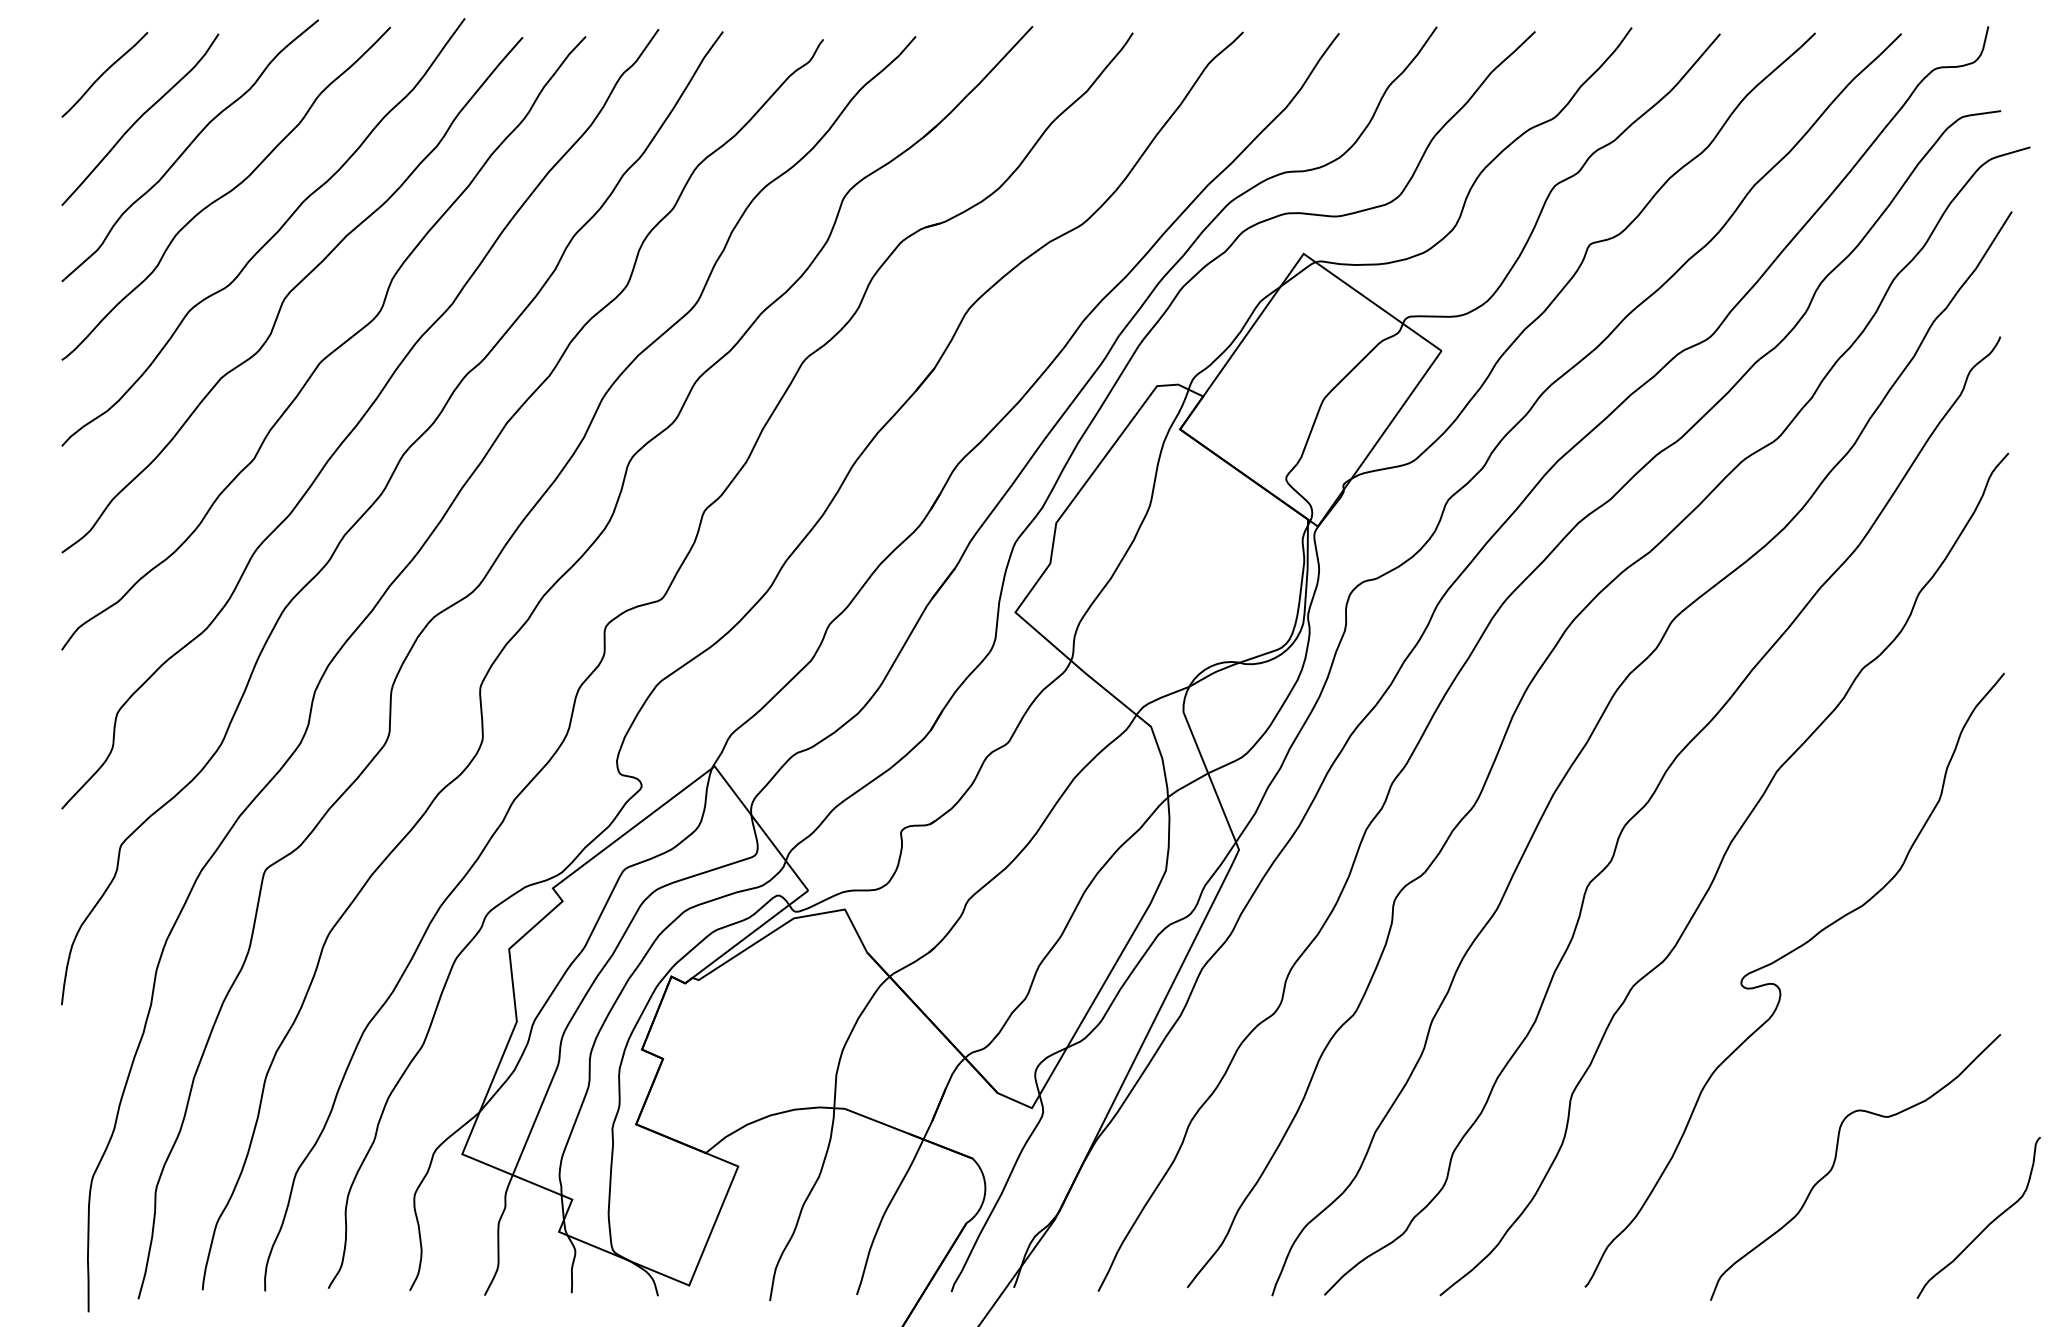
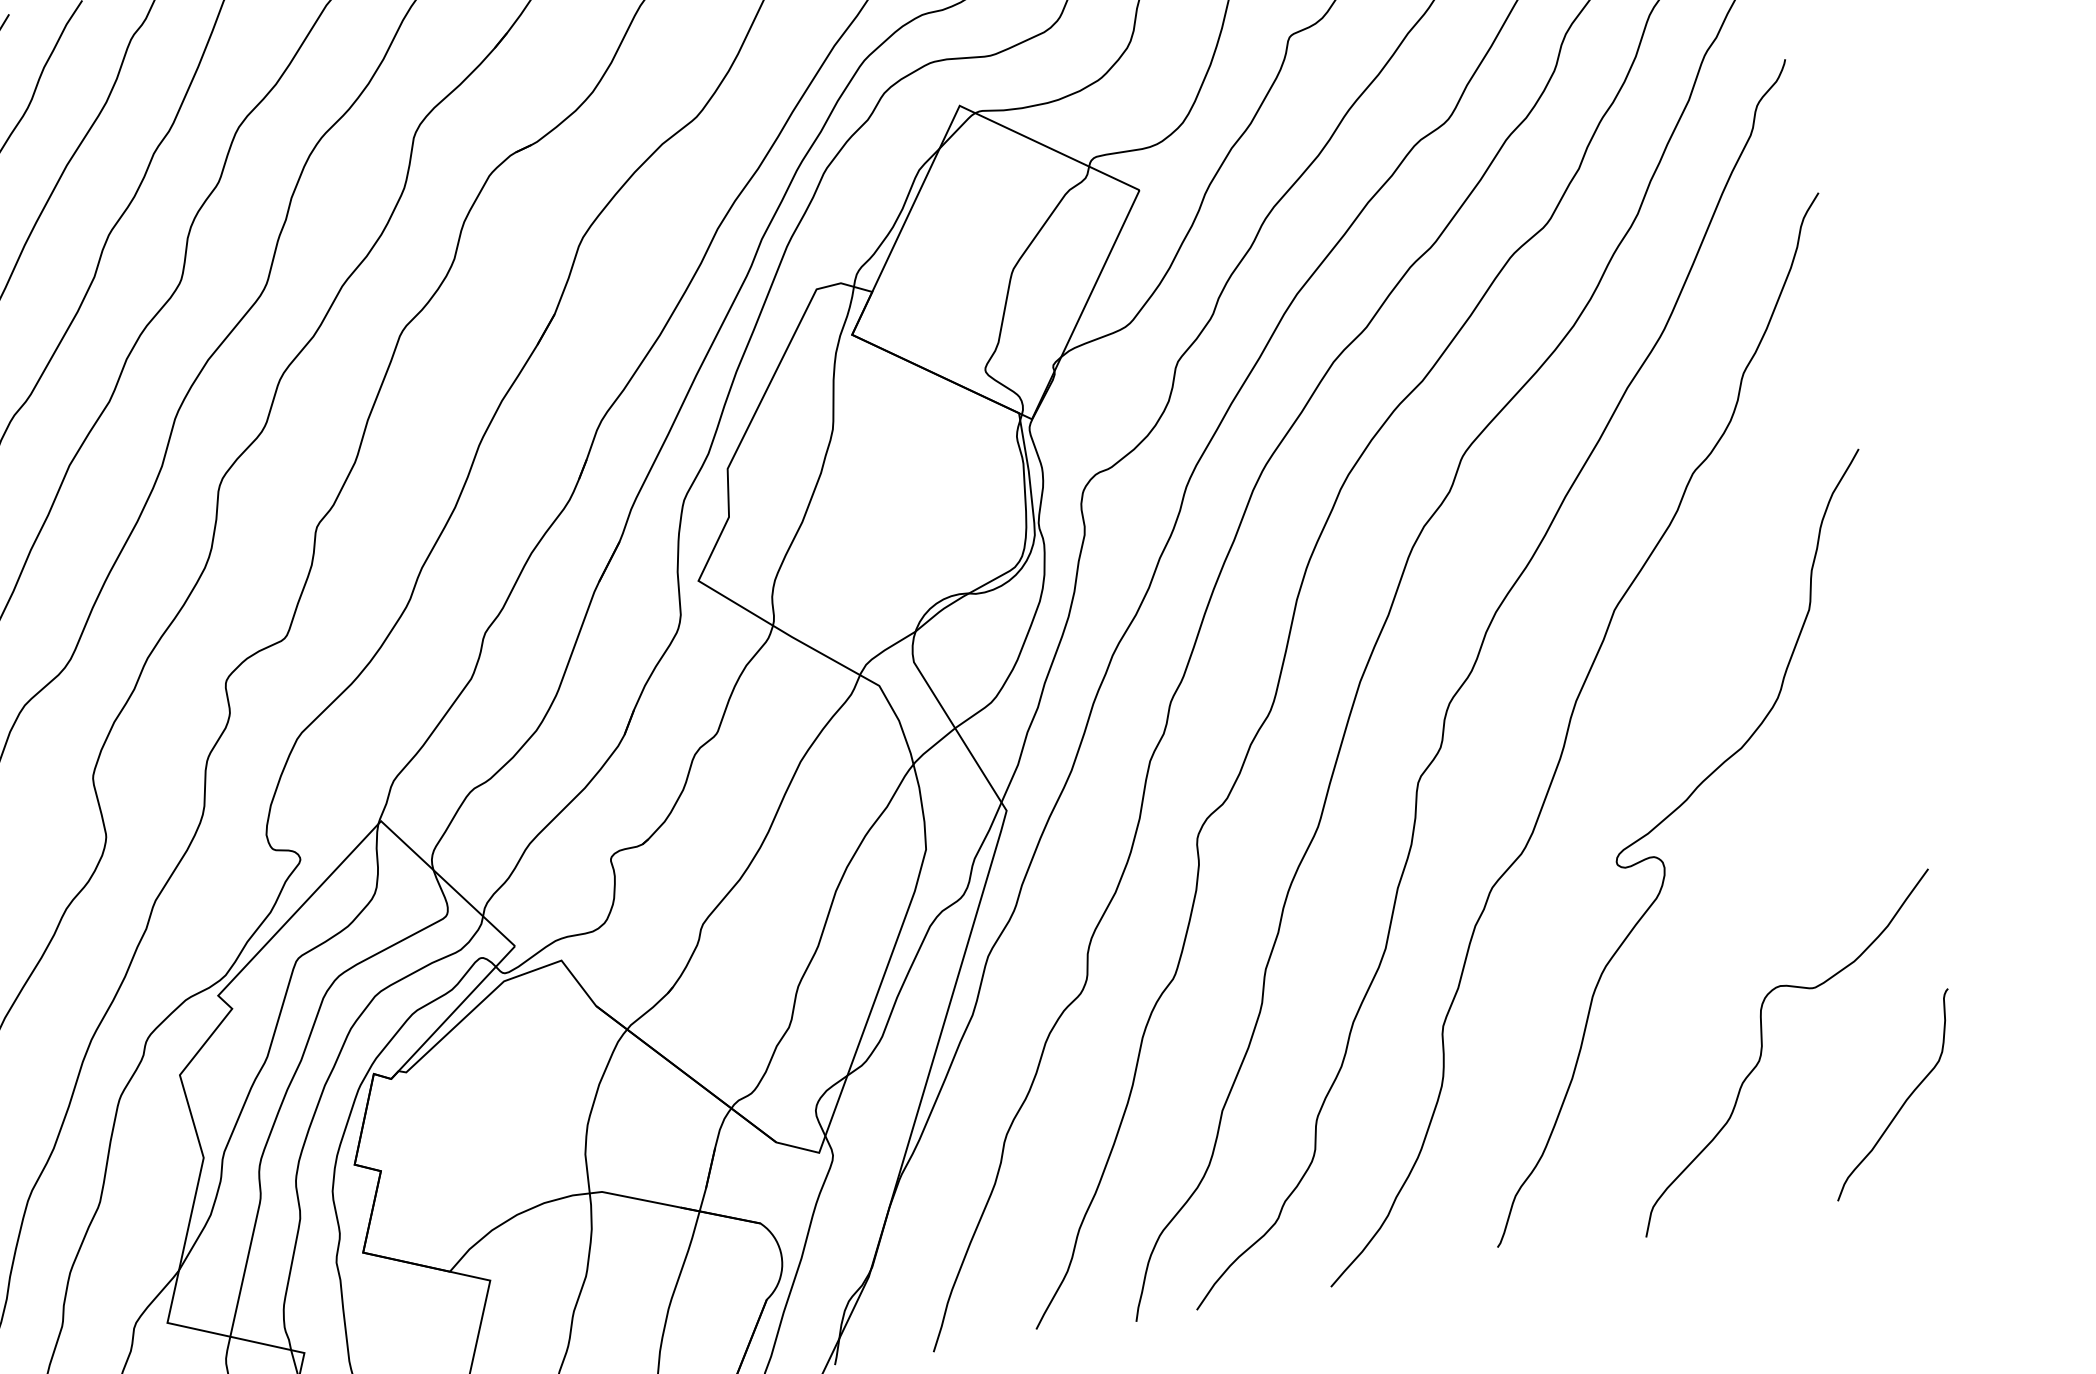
curve: (1987, 1225) -> (1904, 1101), moved

